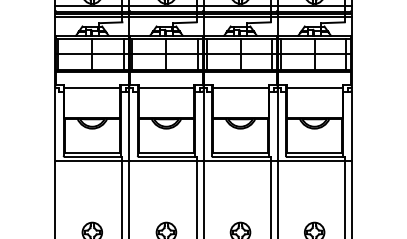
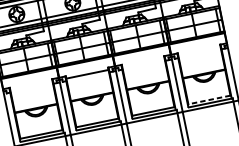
line: (92, 88) -> (31, 85), removed
line: (240, 88) -> (143, 62), removed
line: (314, 88) -> (199, 51), removed
line: (314, 152) -> (209, 99), solid -> dashed

